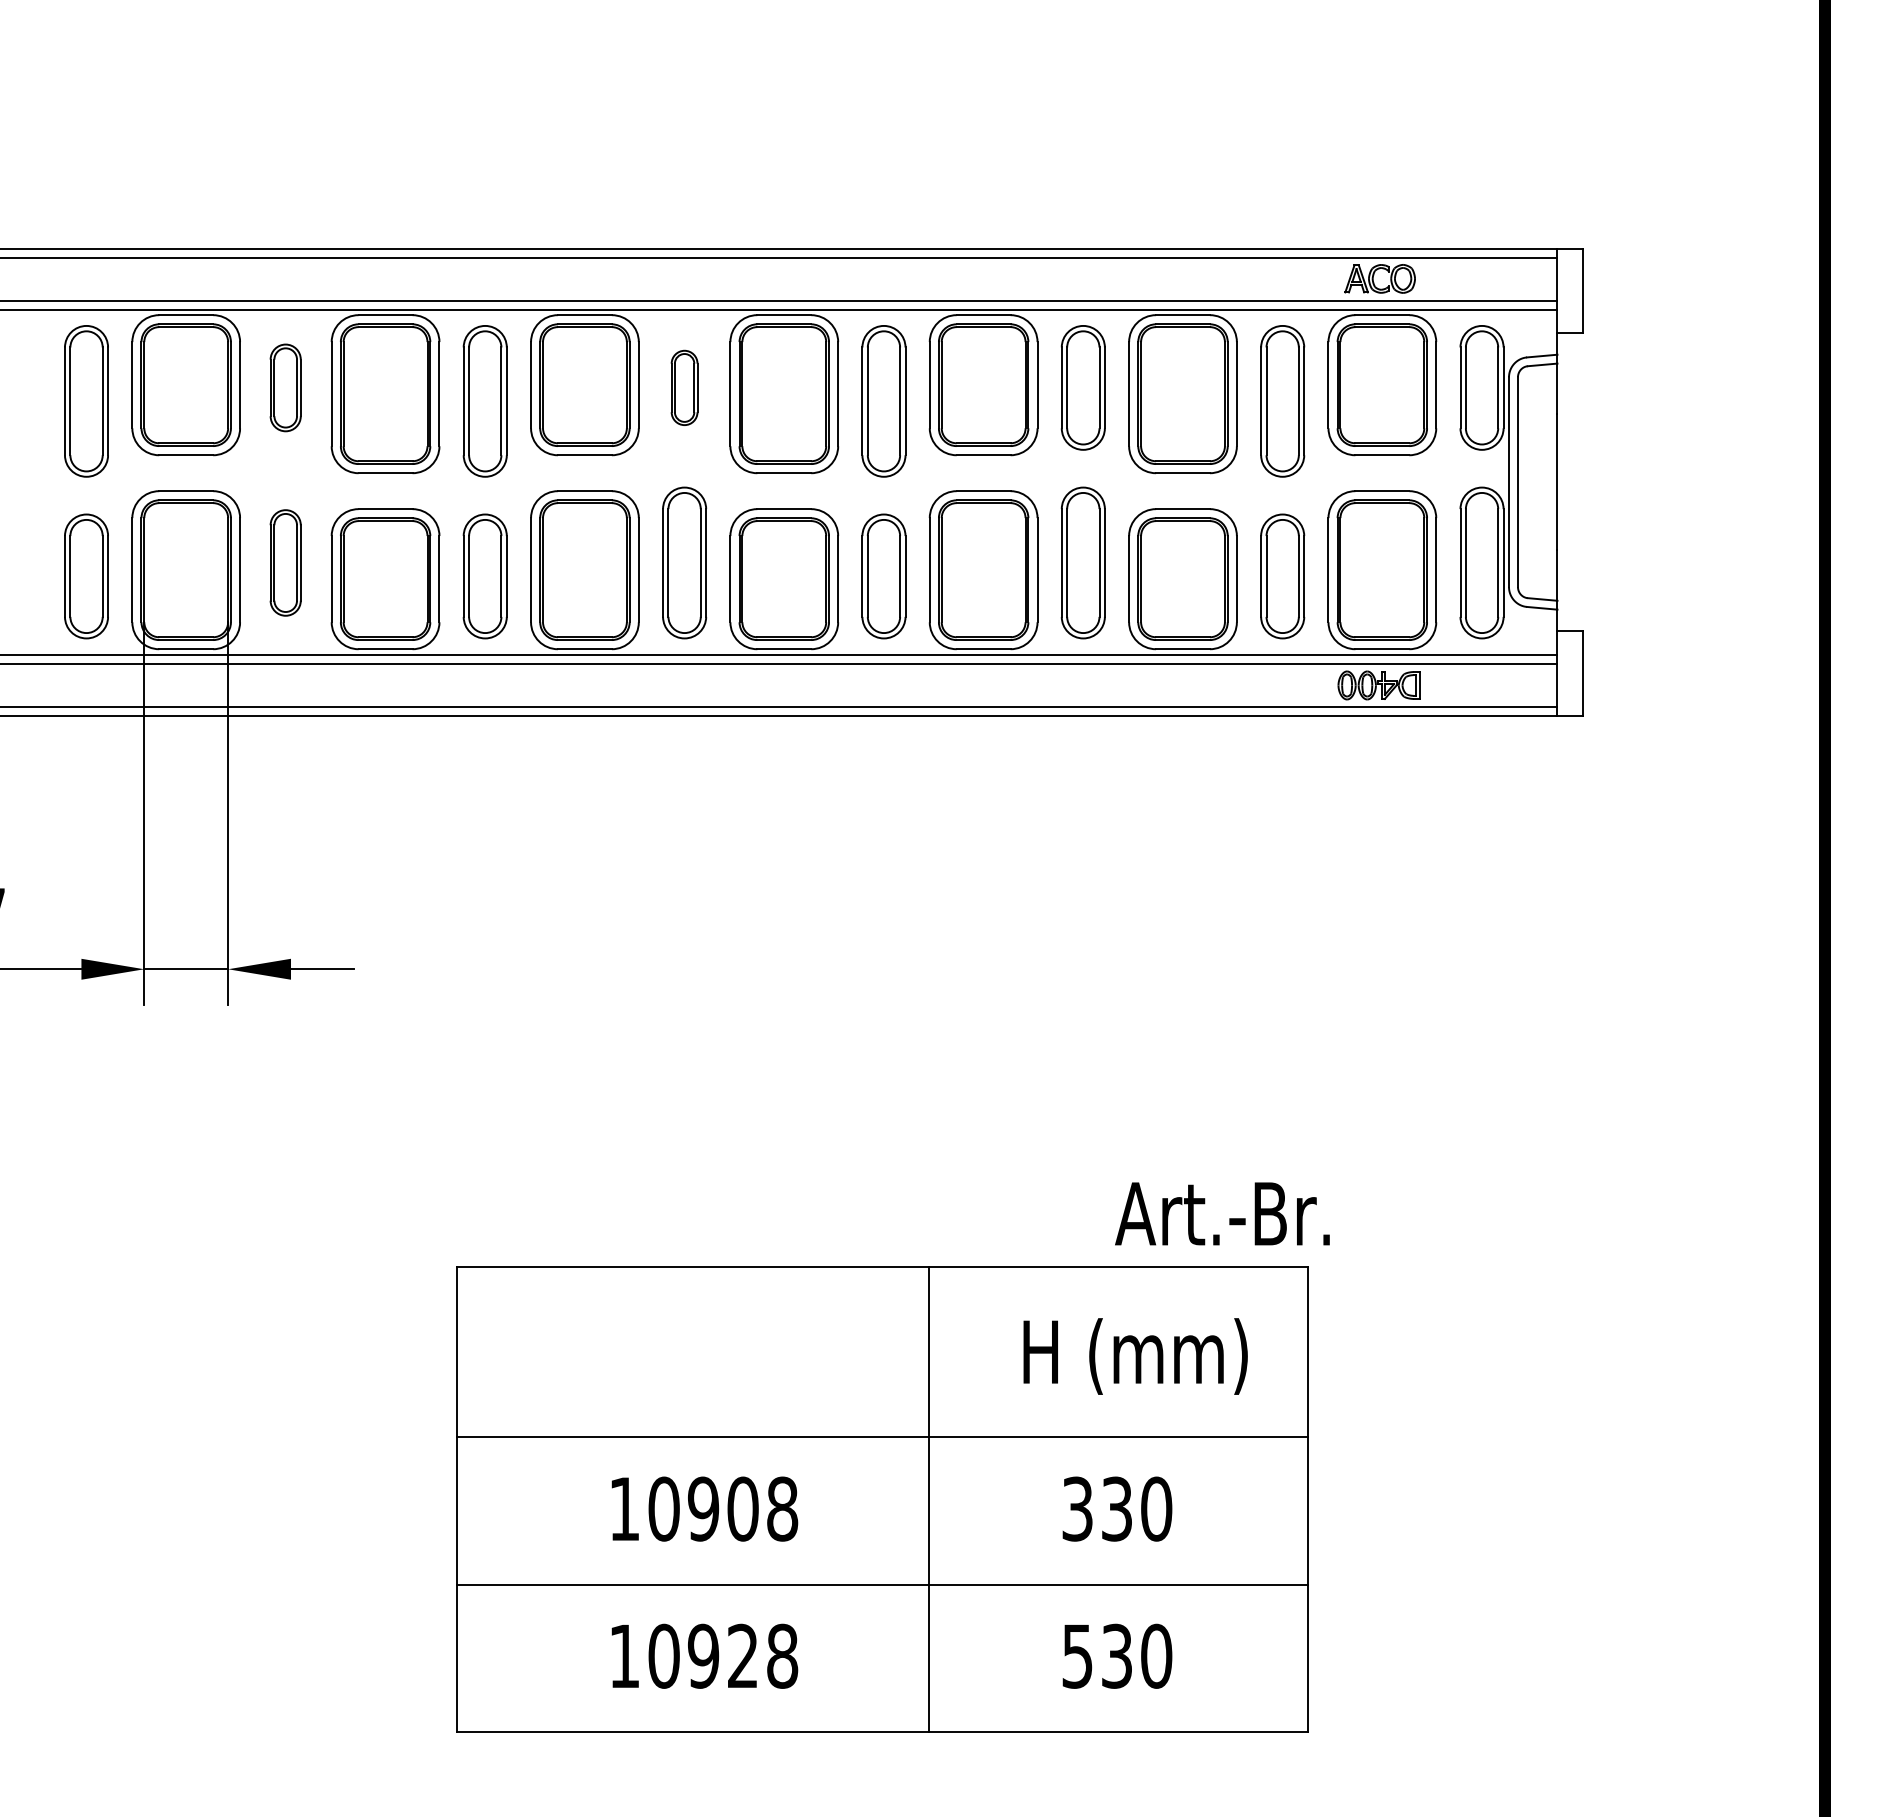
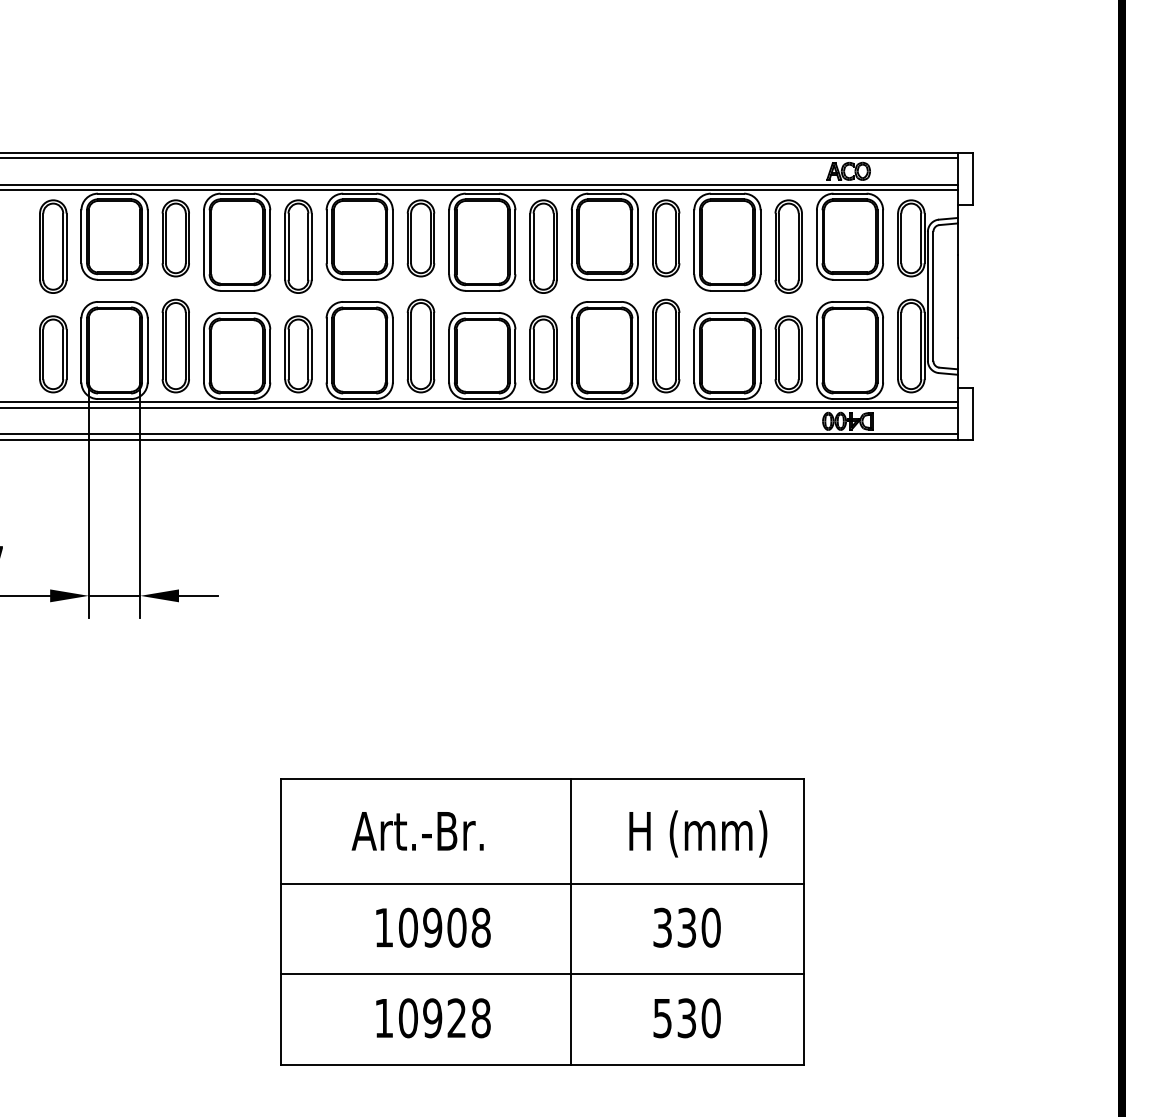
part: (285, 388) -> (175, 238), size x1.43
part: (683, 388) -> (420, 238), size x1.67
part: (285, 562) -> (175, 345), size x1.43
text: (1222, 1214) -> (417, 831), moved

